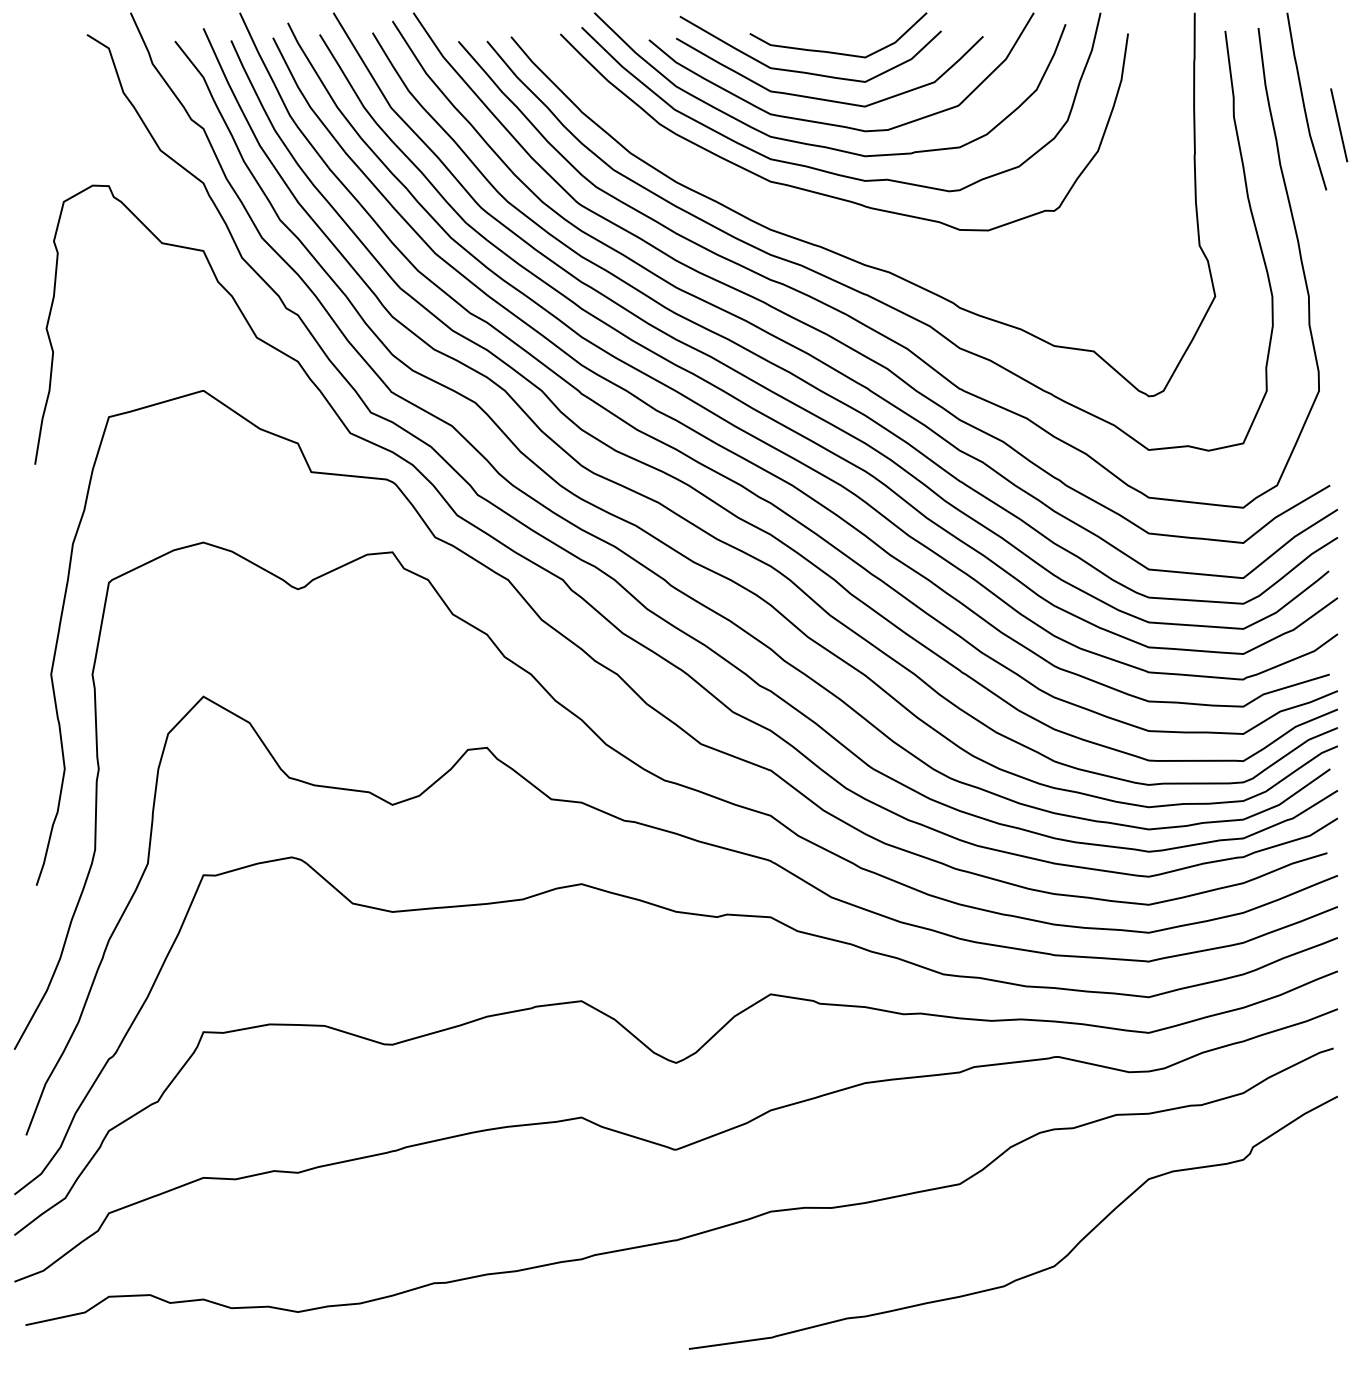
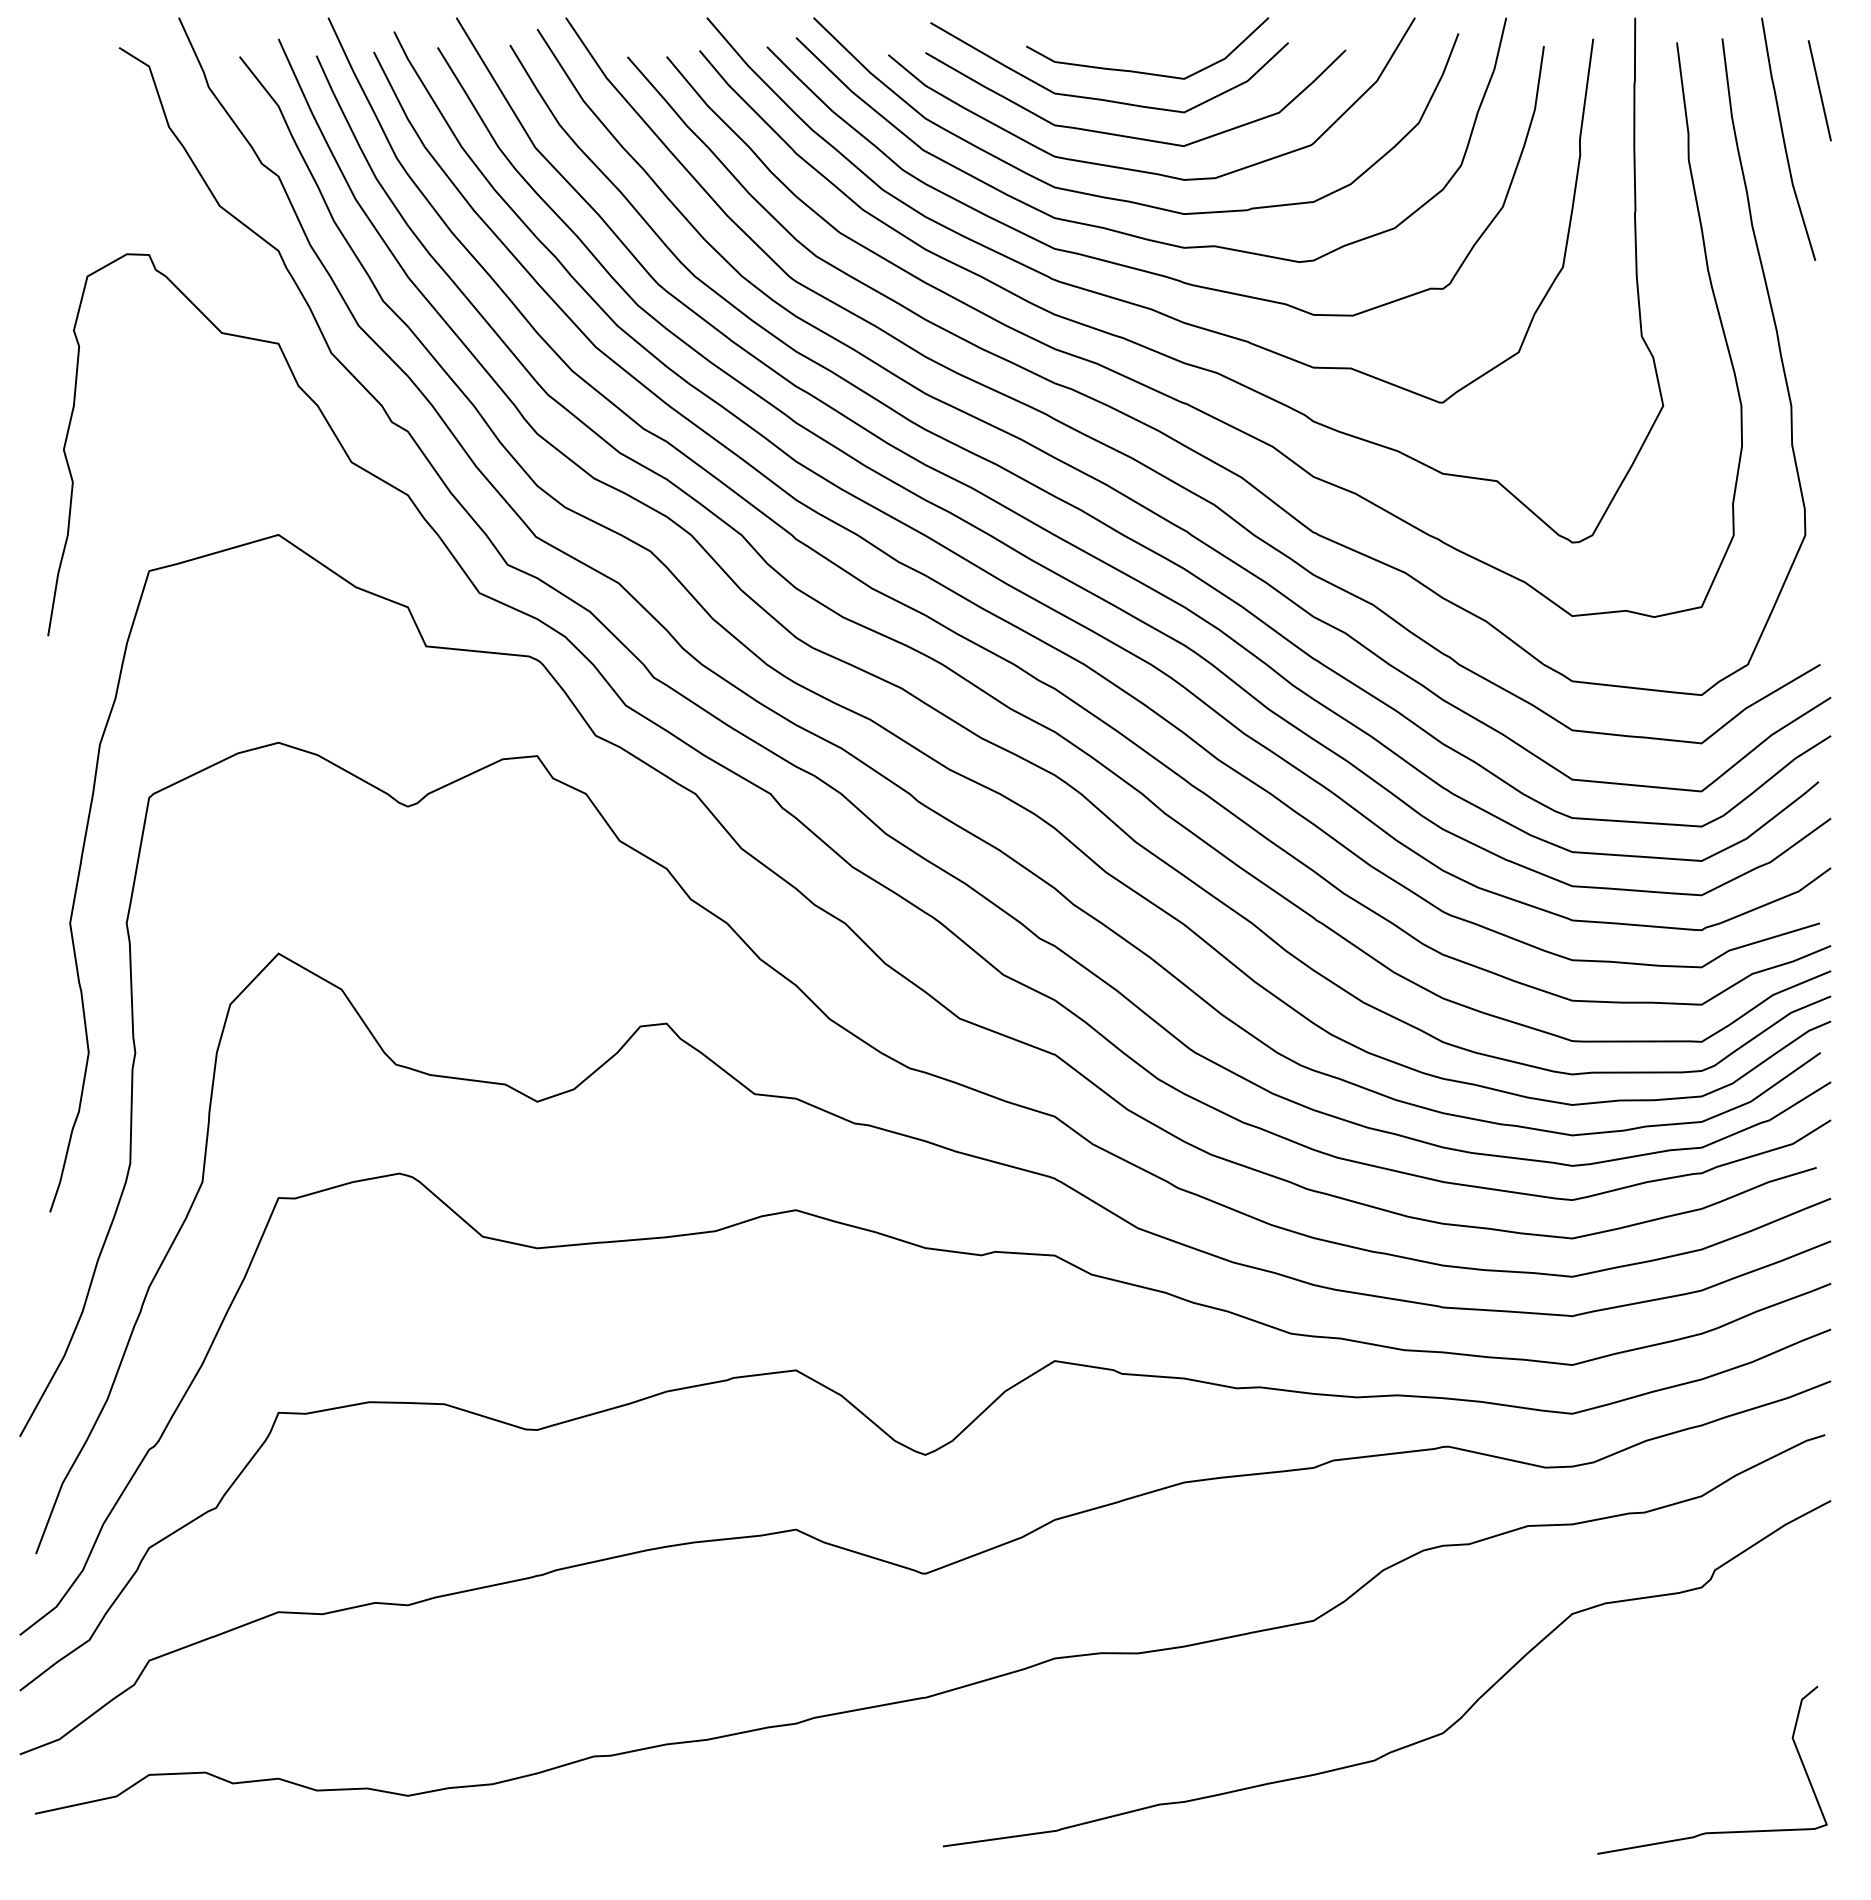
line: (1338, 125) -> (1819, 90), moved
curve: (817, 217) -> (1119, 298), added
curve: (1254, 1338) -> (1717, 1831), added

